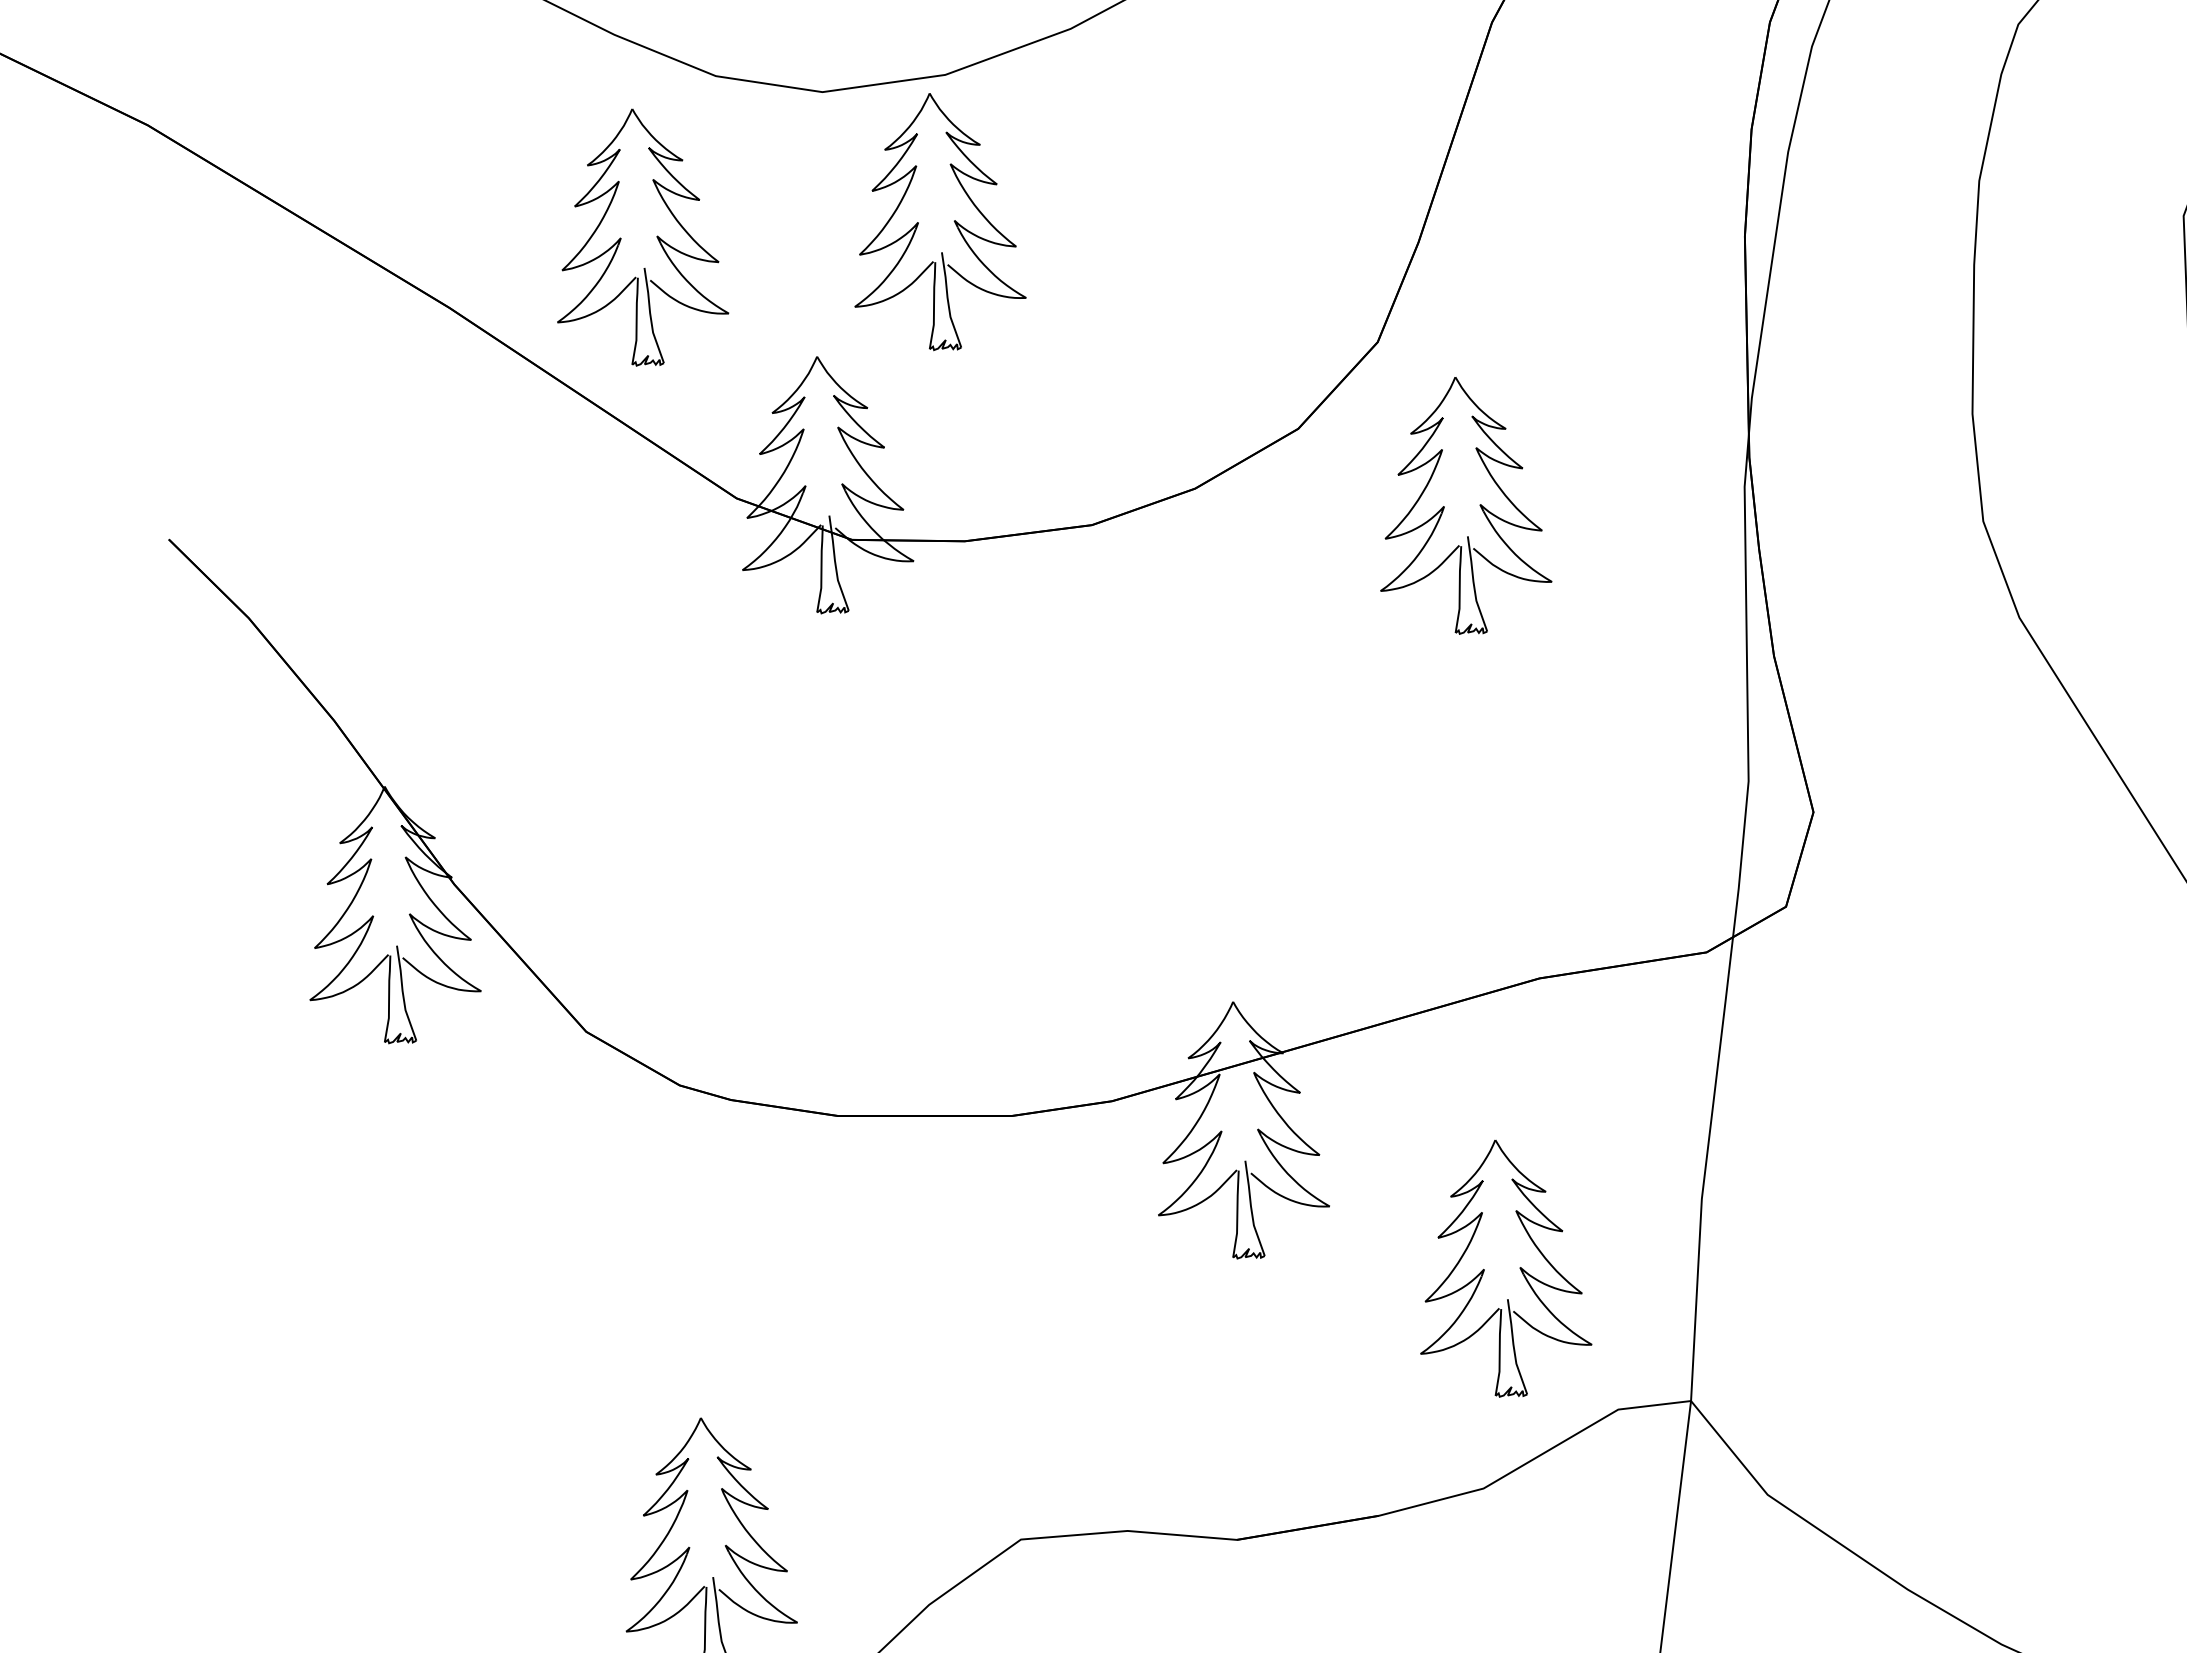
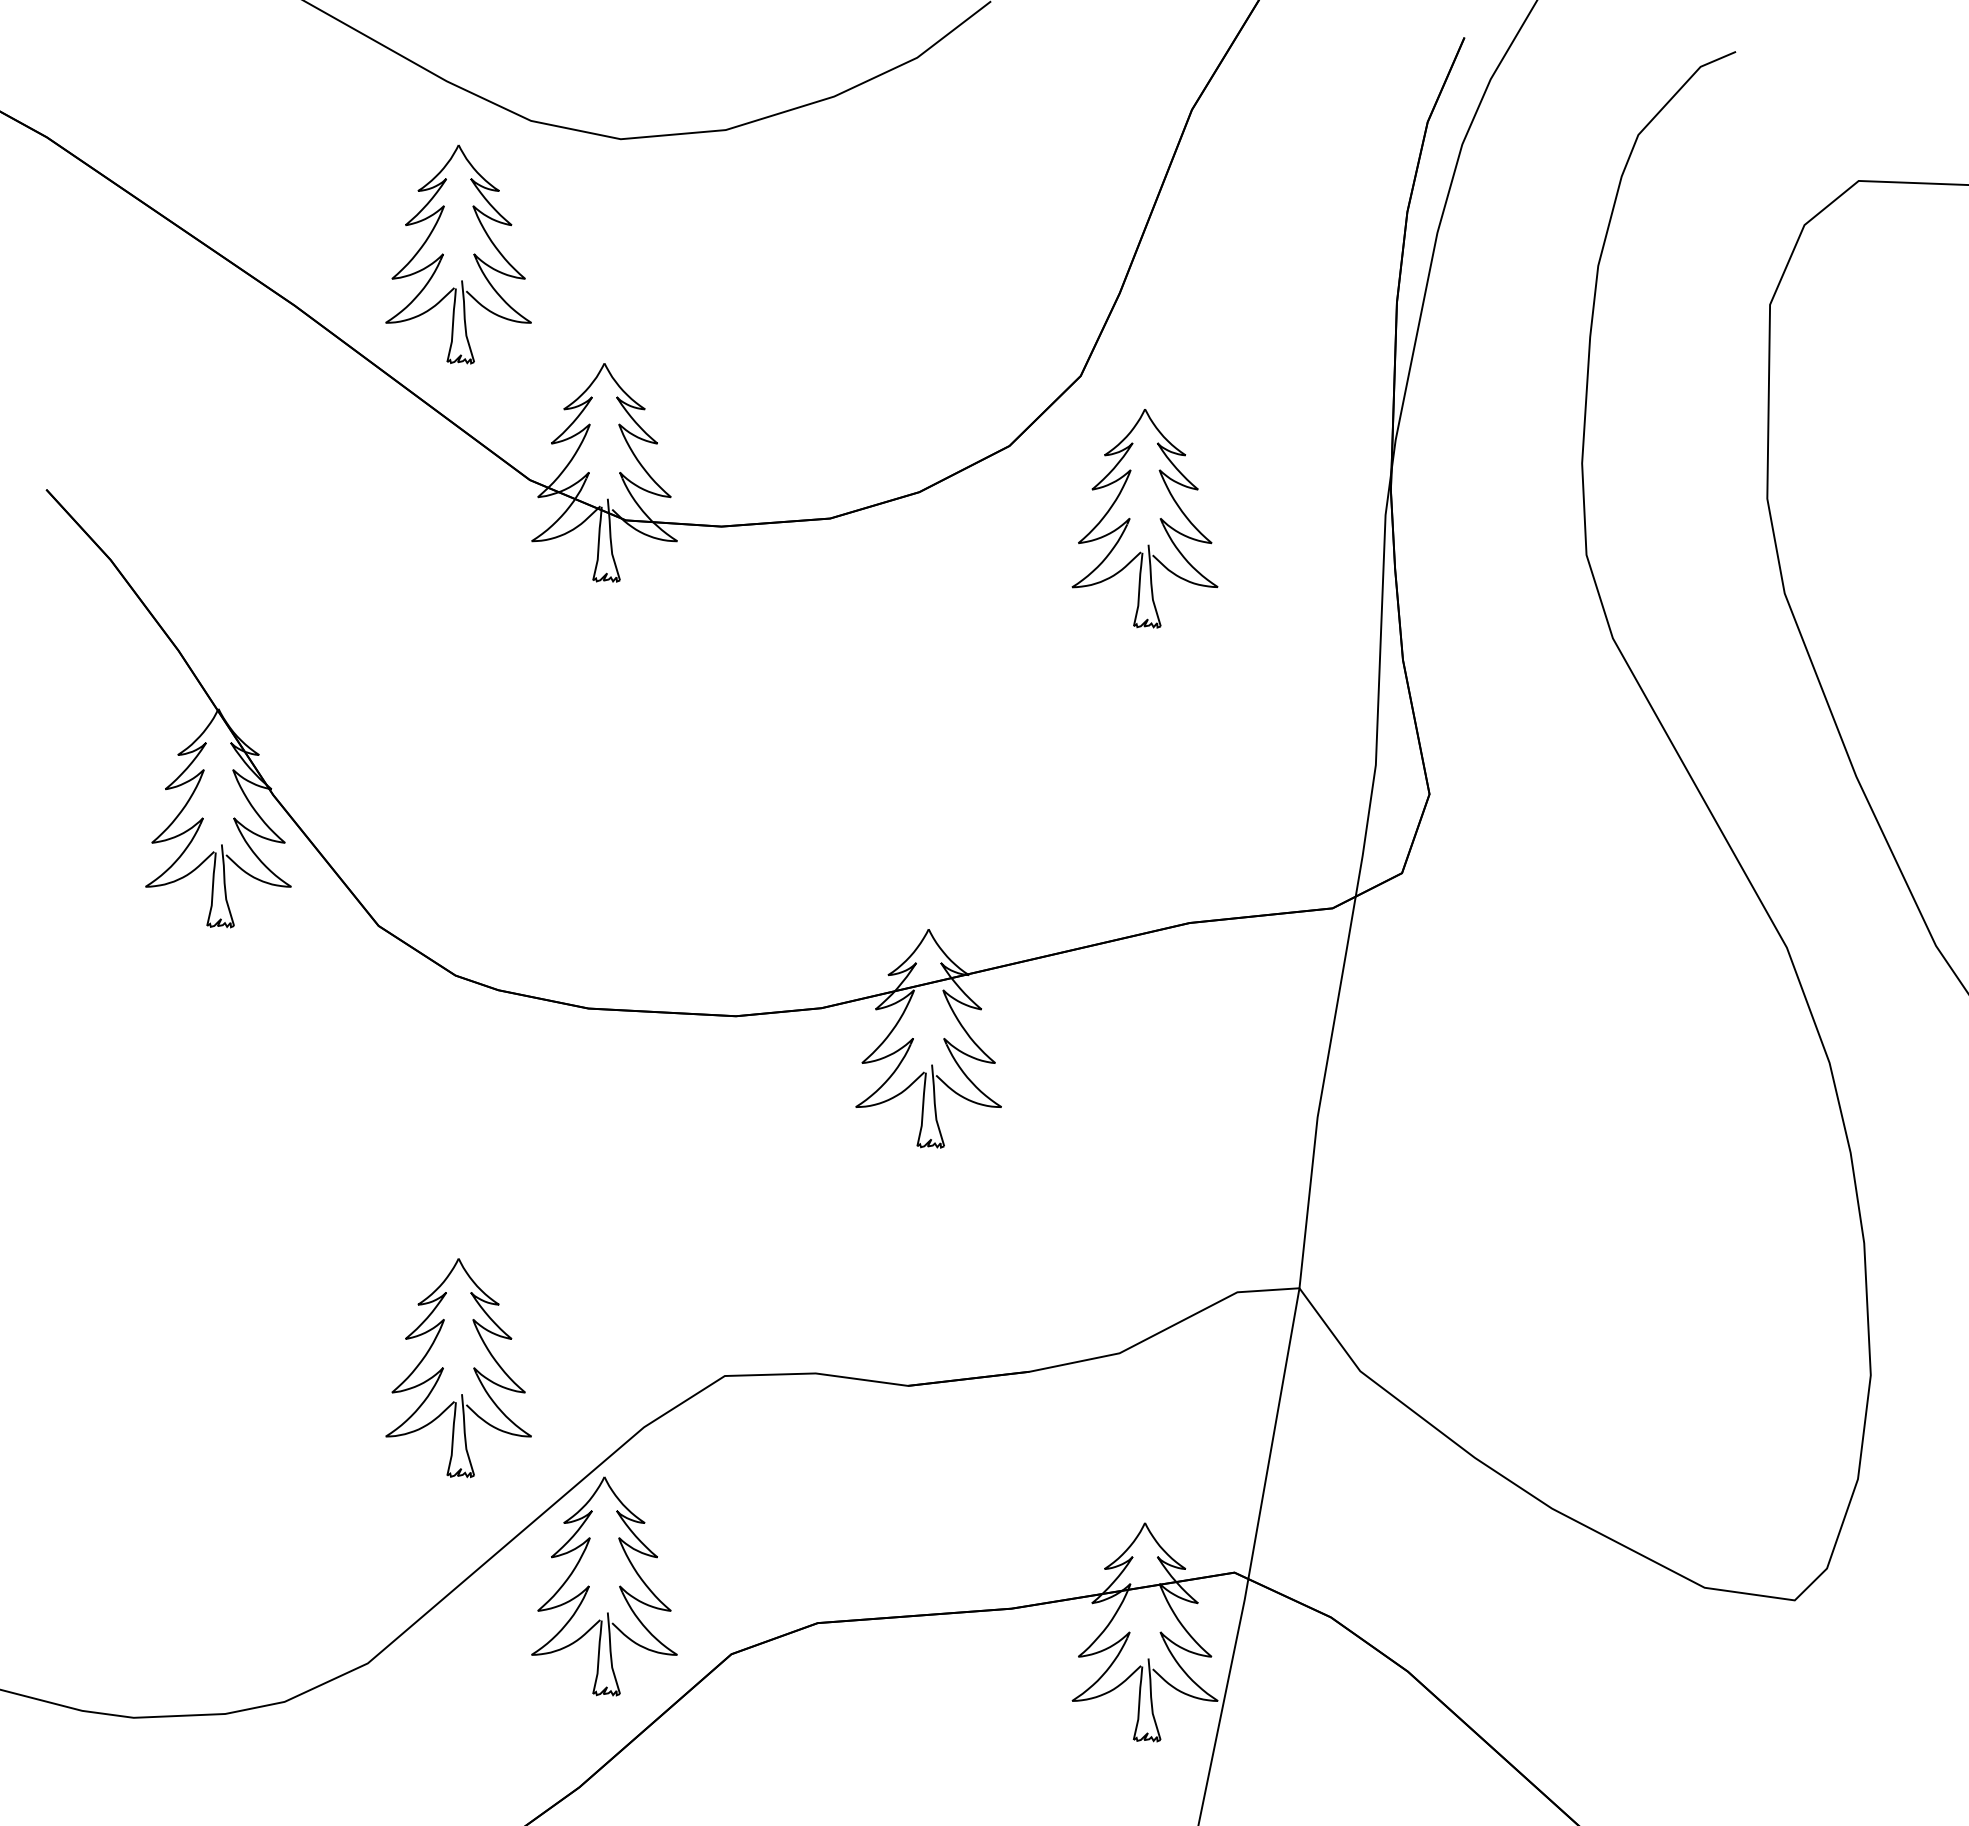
part: (918, 222) -> (696, 254), removed
part: (1484, 1269) -> (1130, 1167), removed

